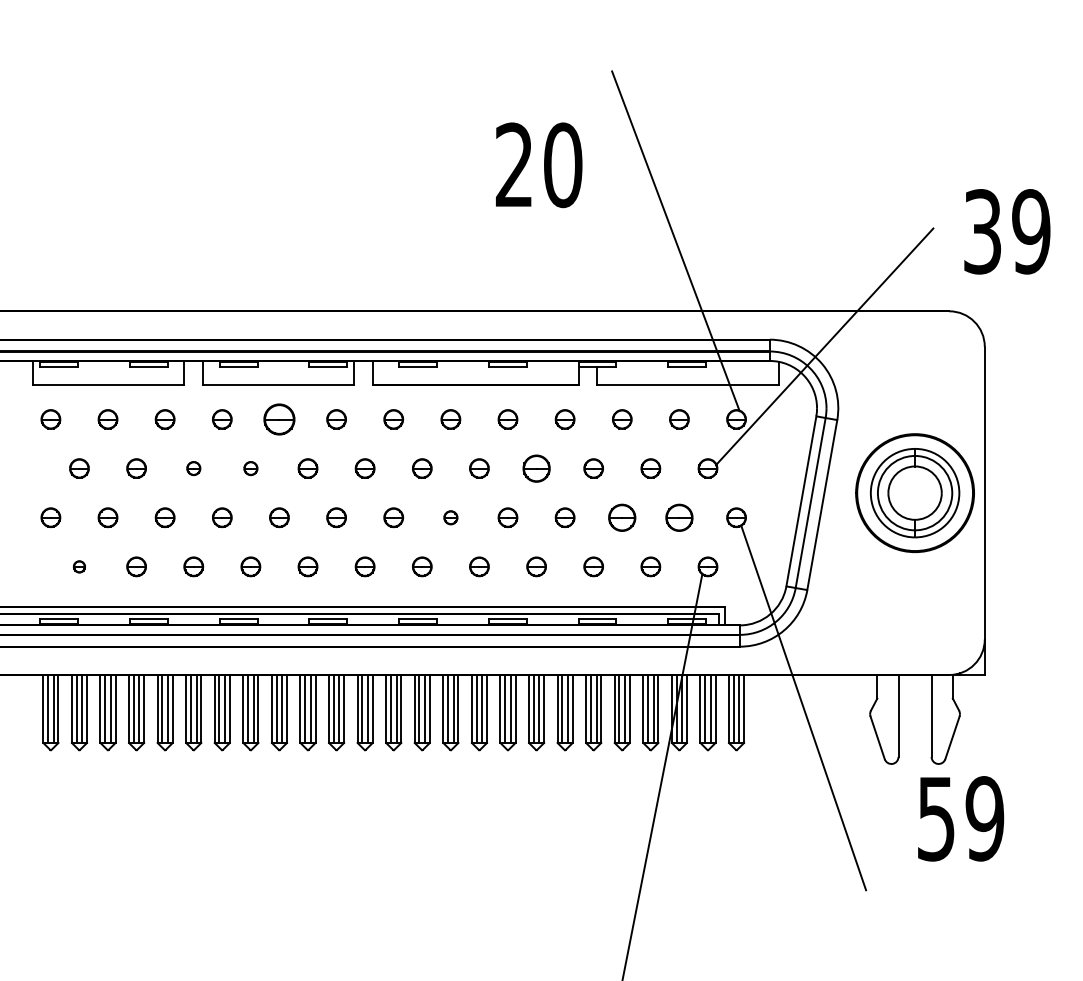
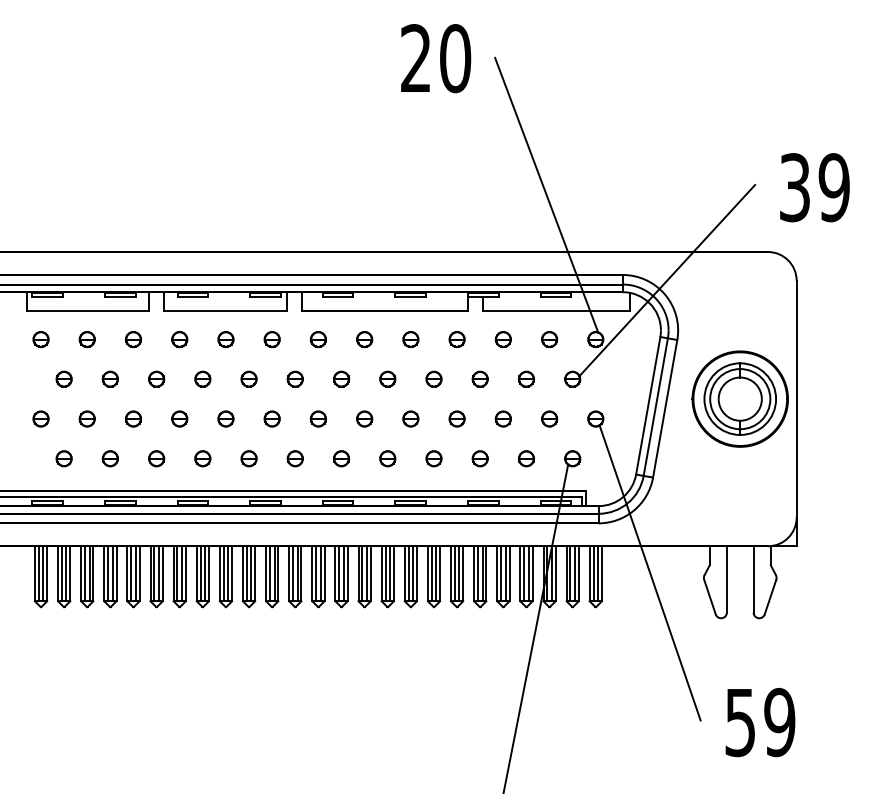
text: (539, 165) -> (436, 58), moved
part: (279, 419) -> (226, 339), size x0.62
part: (193, 468) -> (156, 379), size x1.43
part: (250, 468) -> (202, 379), size x1.43
part: (536, 468) -> (433, 379), size x0.71
part: (450, 517) -> (364, 418), size x1.43
part: (622, 517) -> (503, 418), size x0.71
part: (679, 517) -> (549, 418), size x0.71
part: (79, 566) -> (64, 458), size x1.67
text: (961, 818) -> (760, 722), moved

